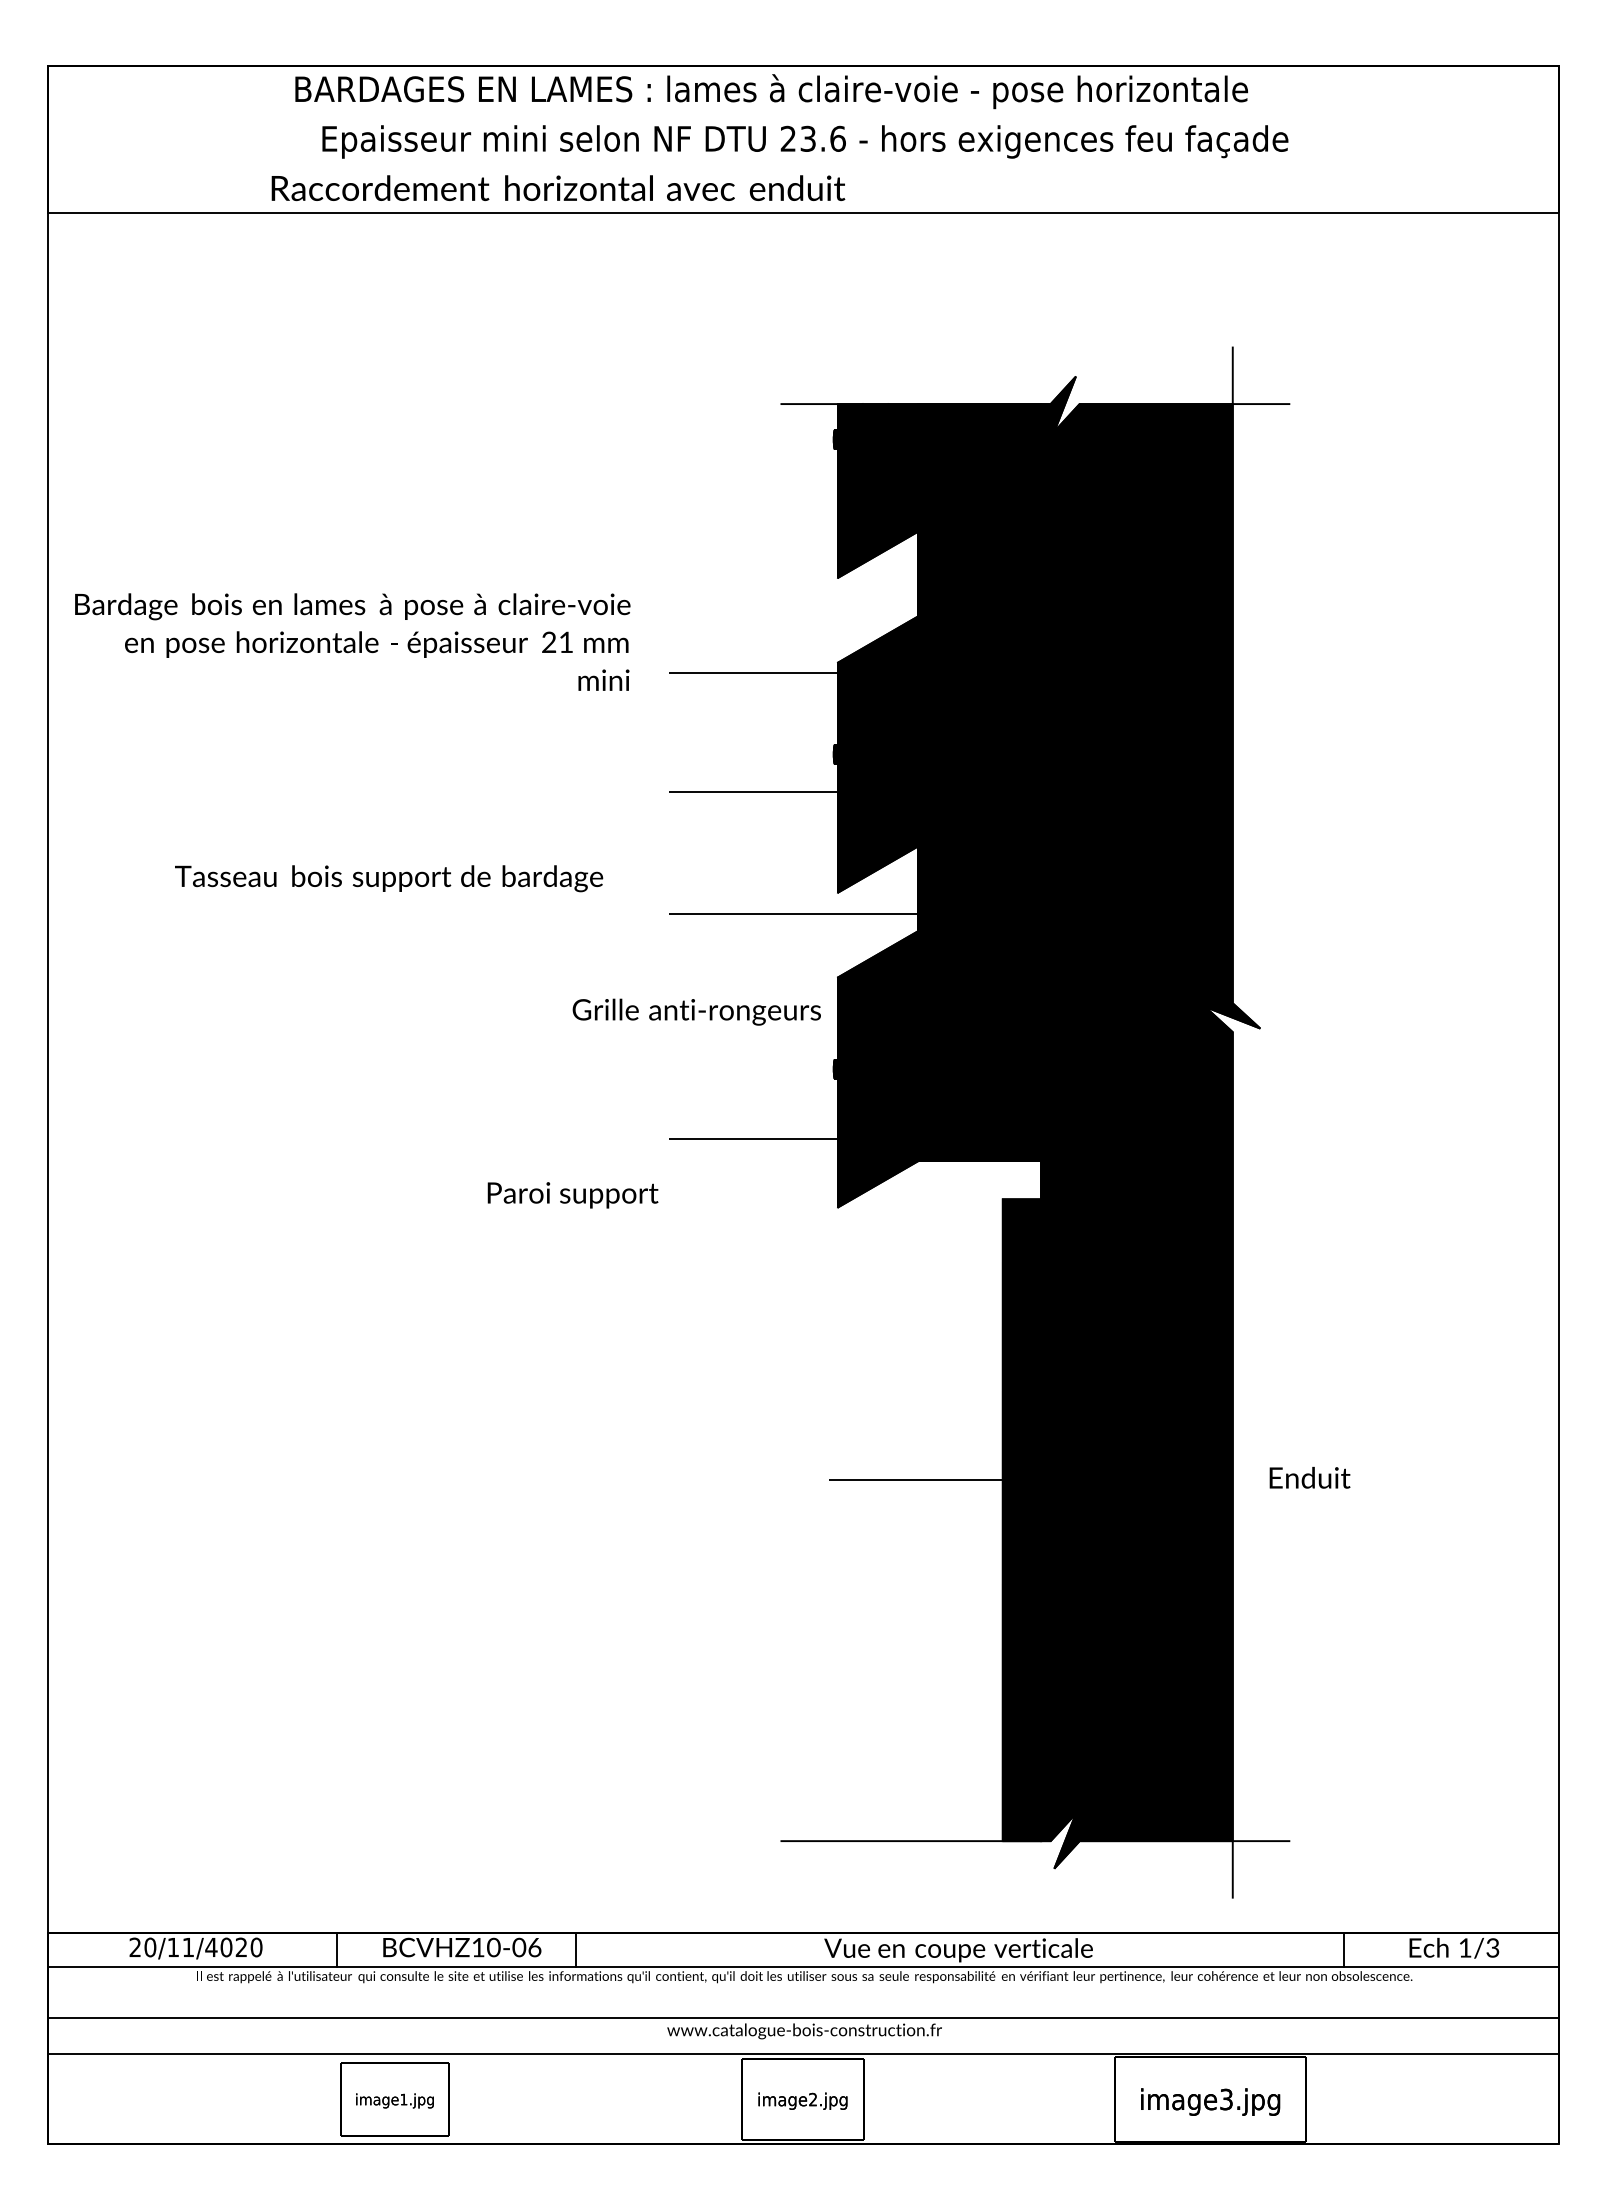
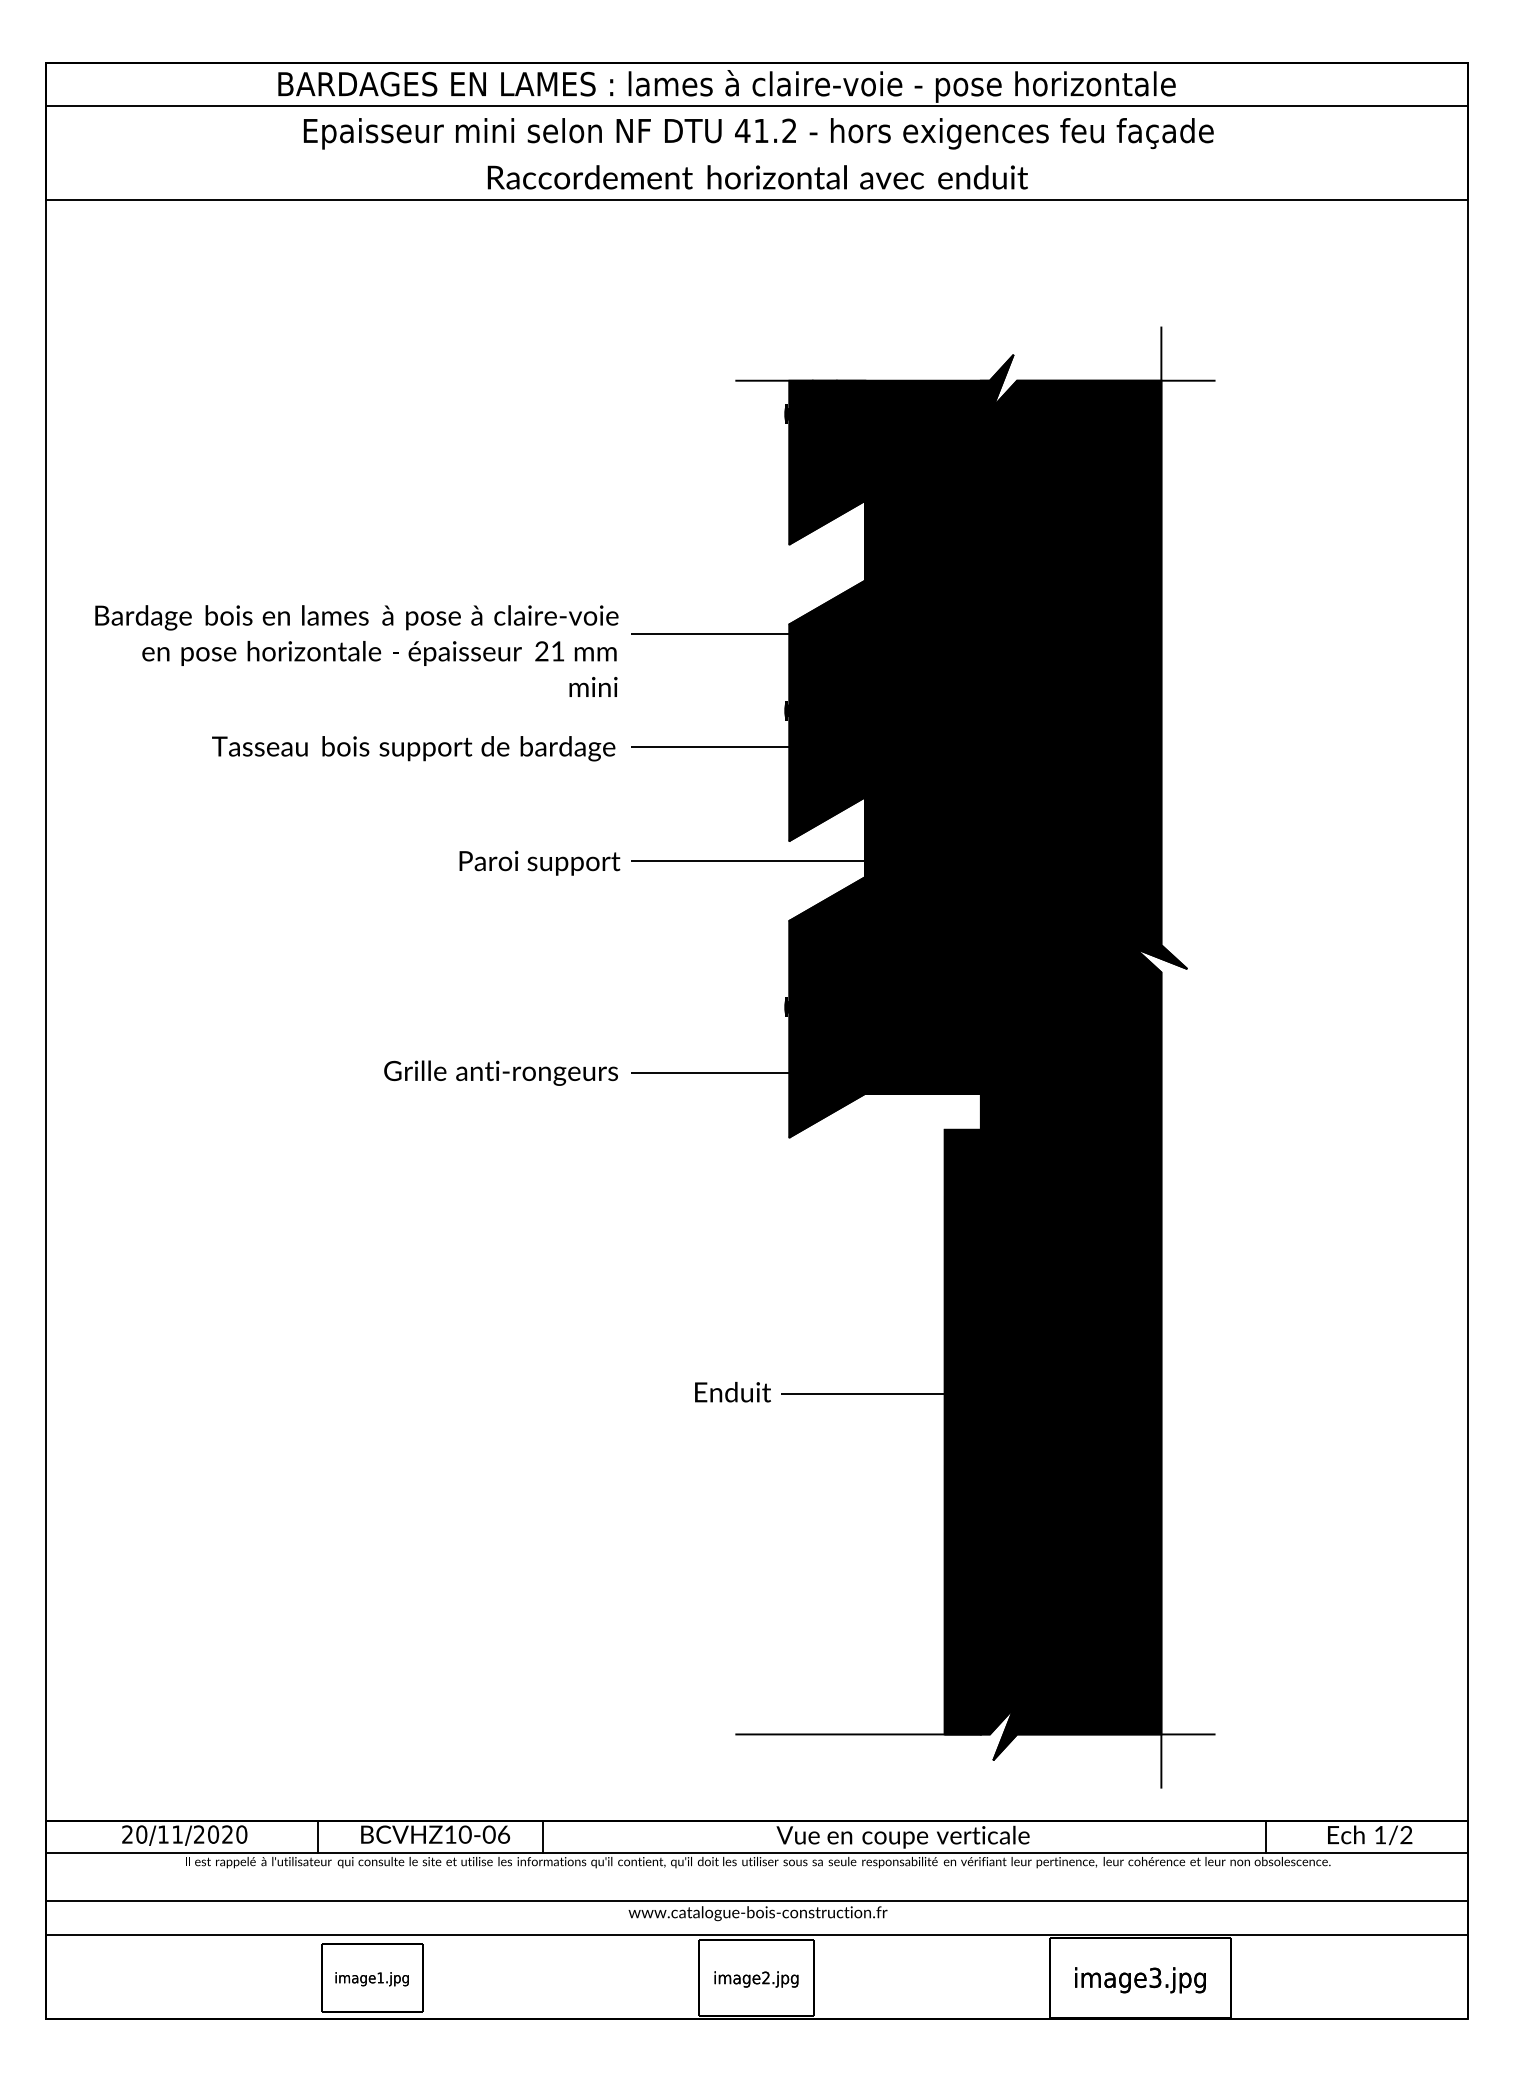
line: (803, 112) -> (757, 106), added
text: (812, 138) -> (765, 130), 23.6 -> 41.2
text: (558, 188) -> (757, 177), moved
text: (352, 641) -> (356, 650), moved
text: (389, 878) -> (414, 748), moved
text: (696, 1011) -> (500, 1072), moved
text: (572, 1195) -> (539, 863), moved
text: (1309, 1477) -> (732, 1391), moved
text: (211, 1946) -> (199, 1833), 20/11/4020 -> 20/11/2020
text: (1492, 1950) -> (1406, 1837), 1/3 -> 1/2

